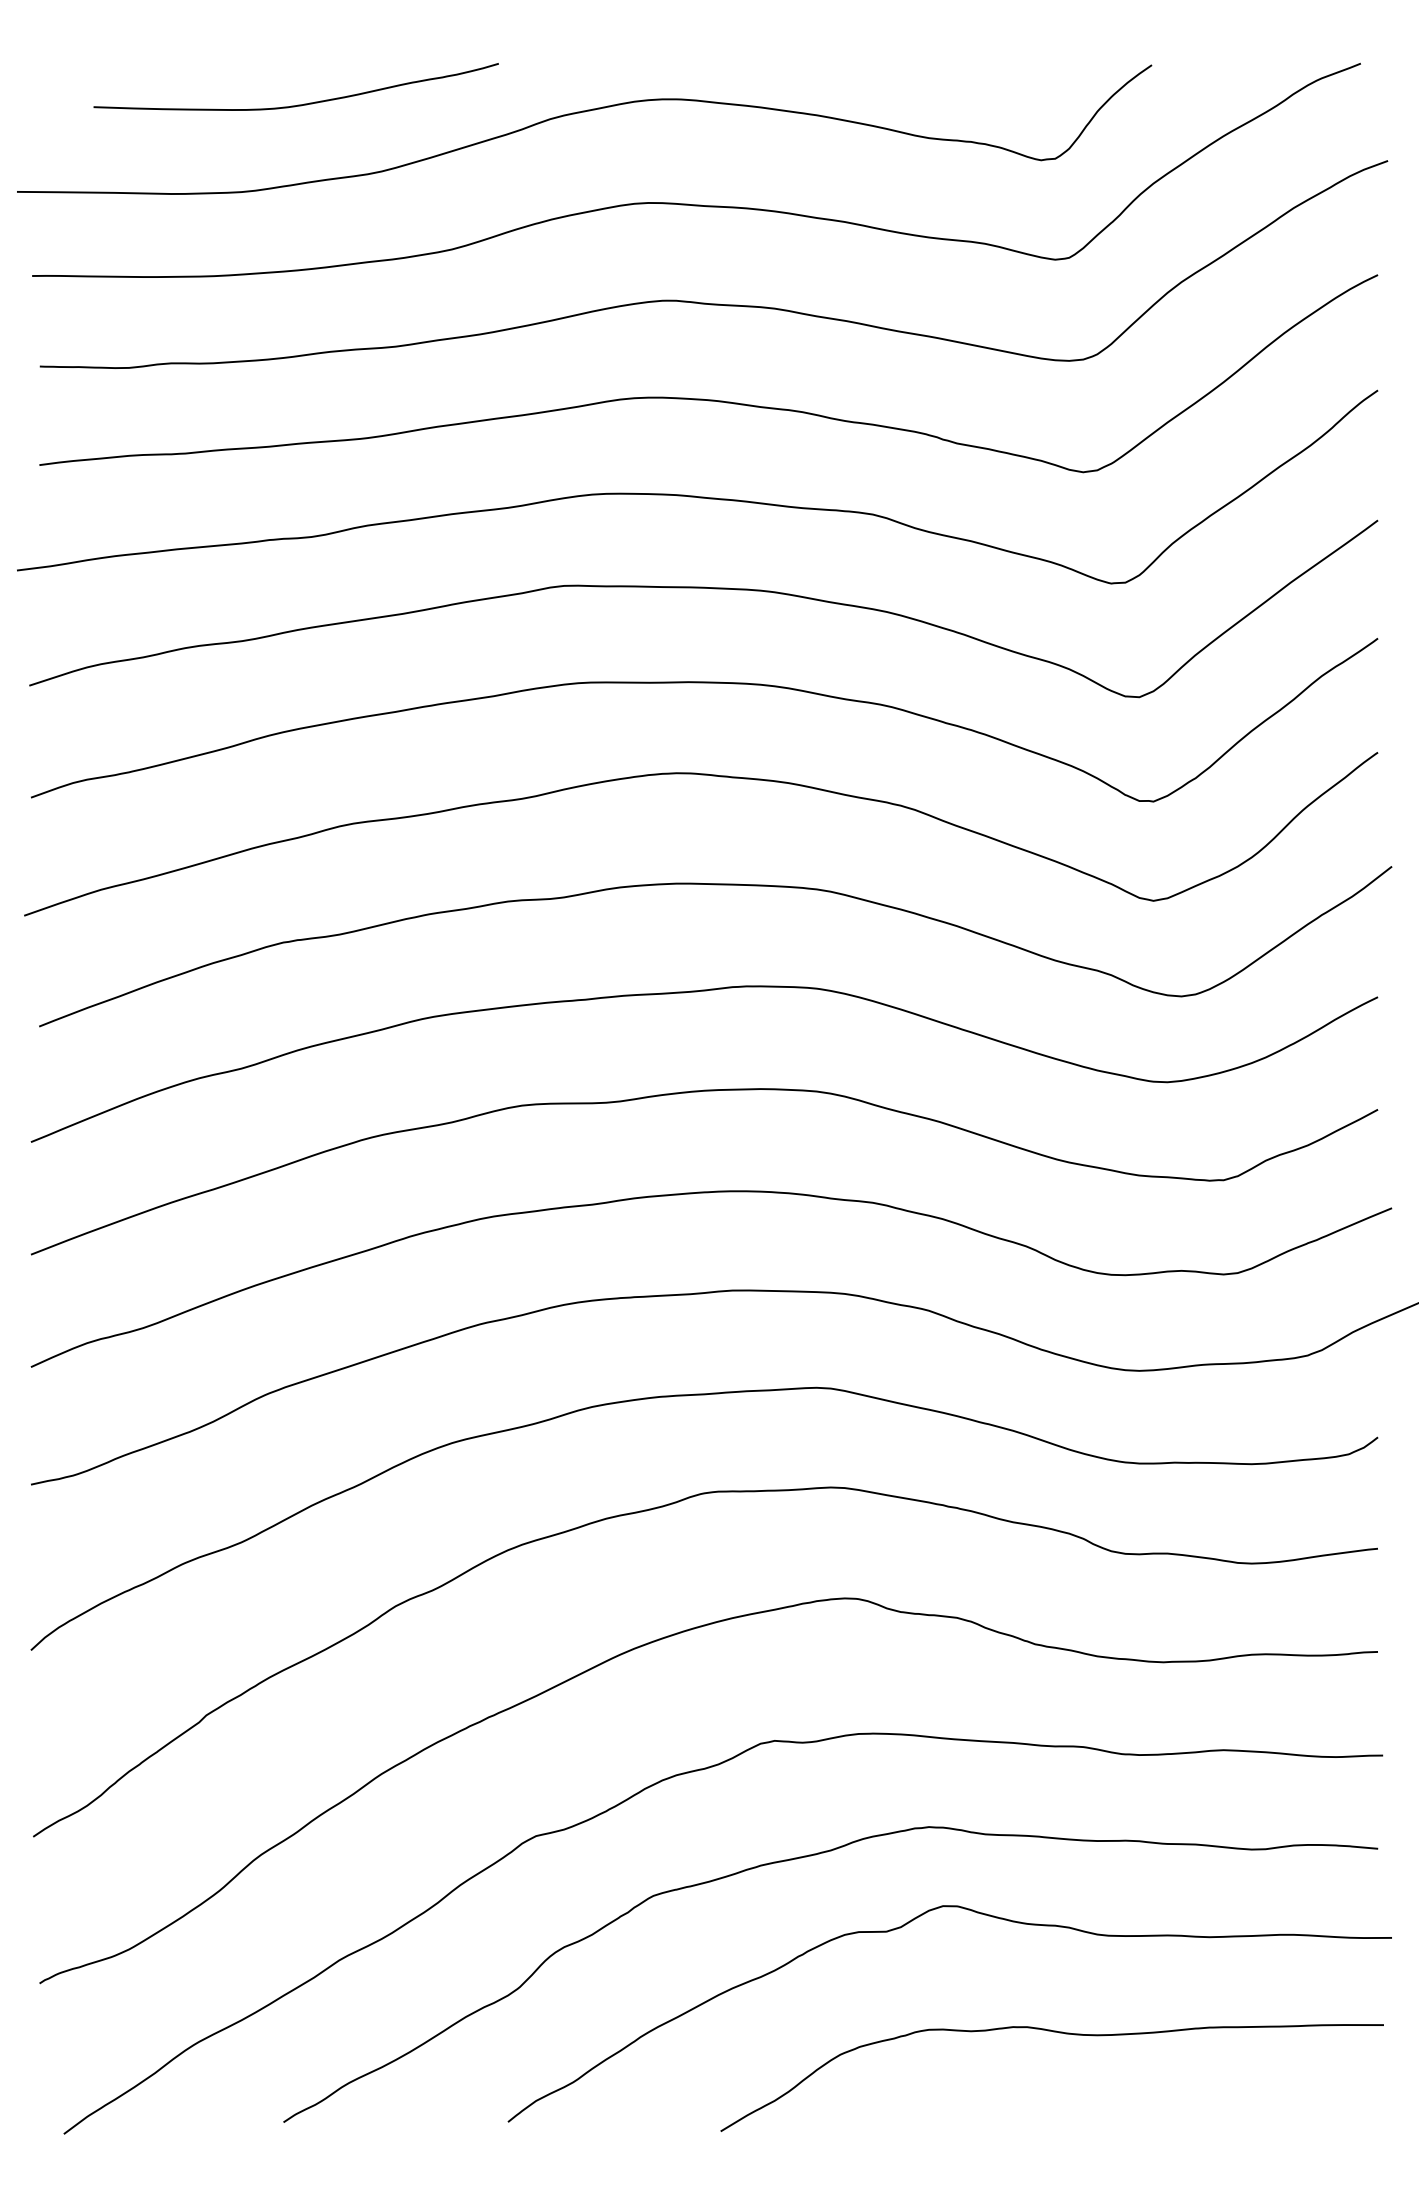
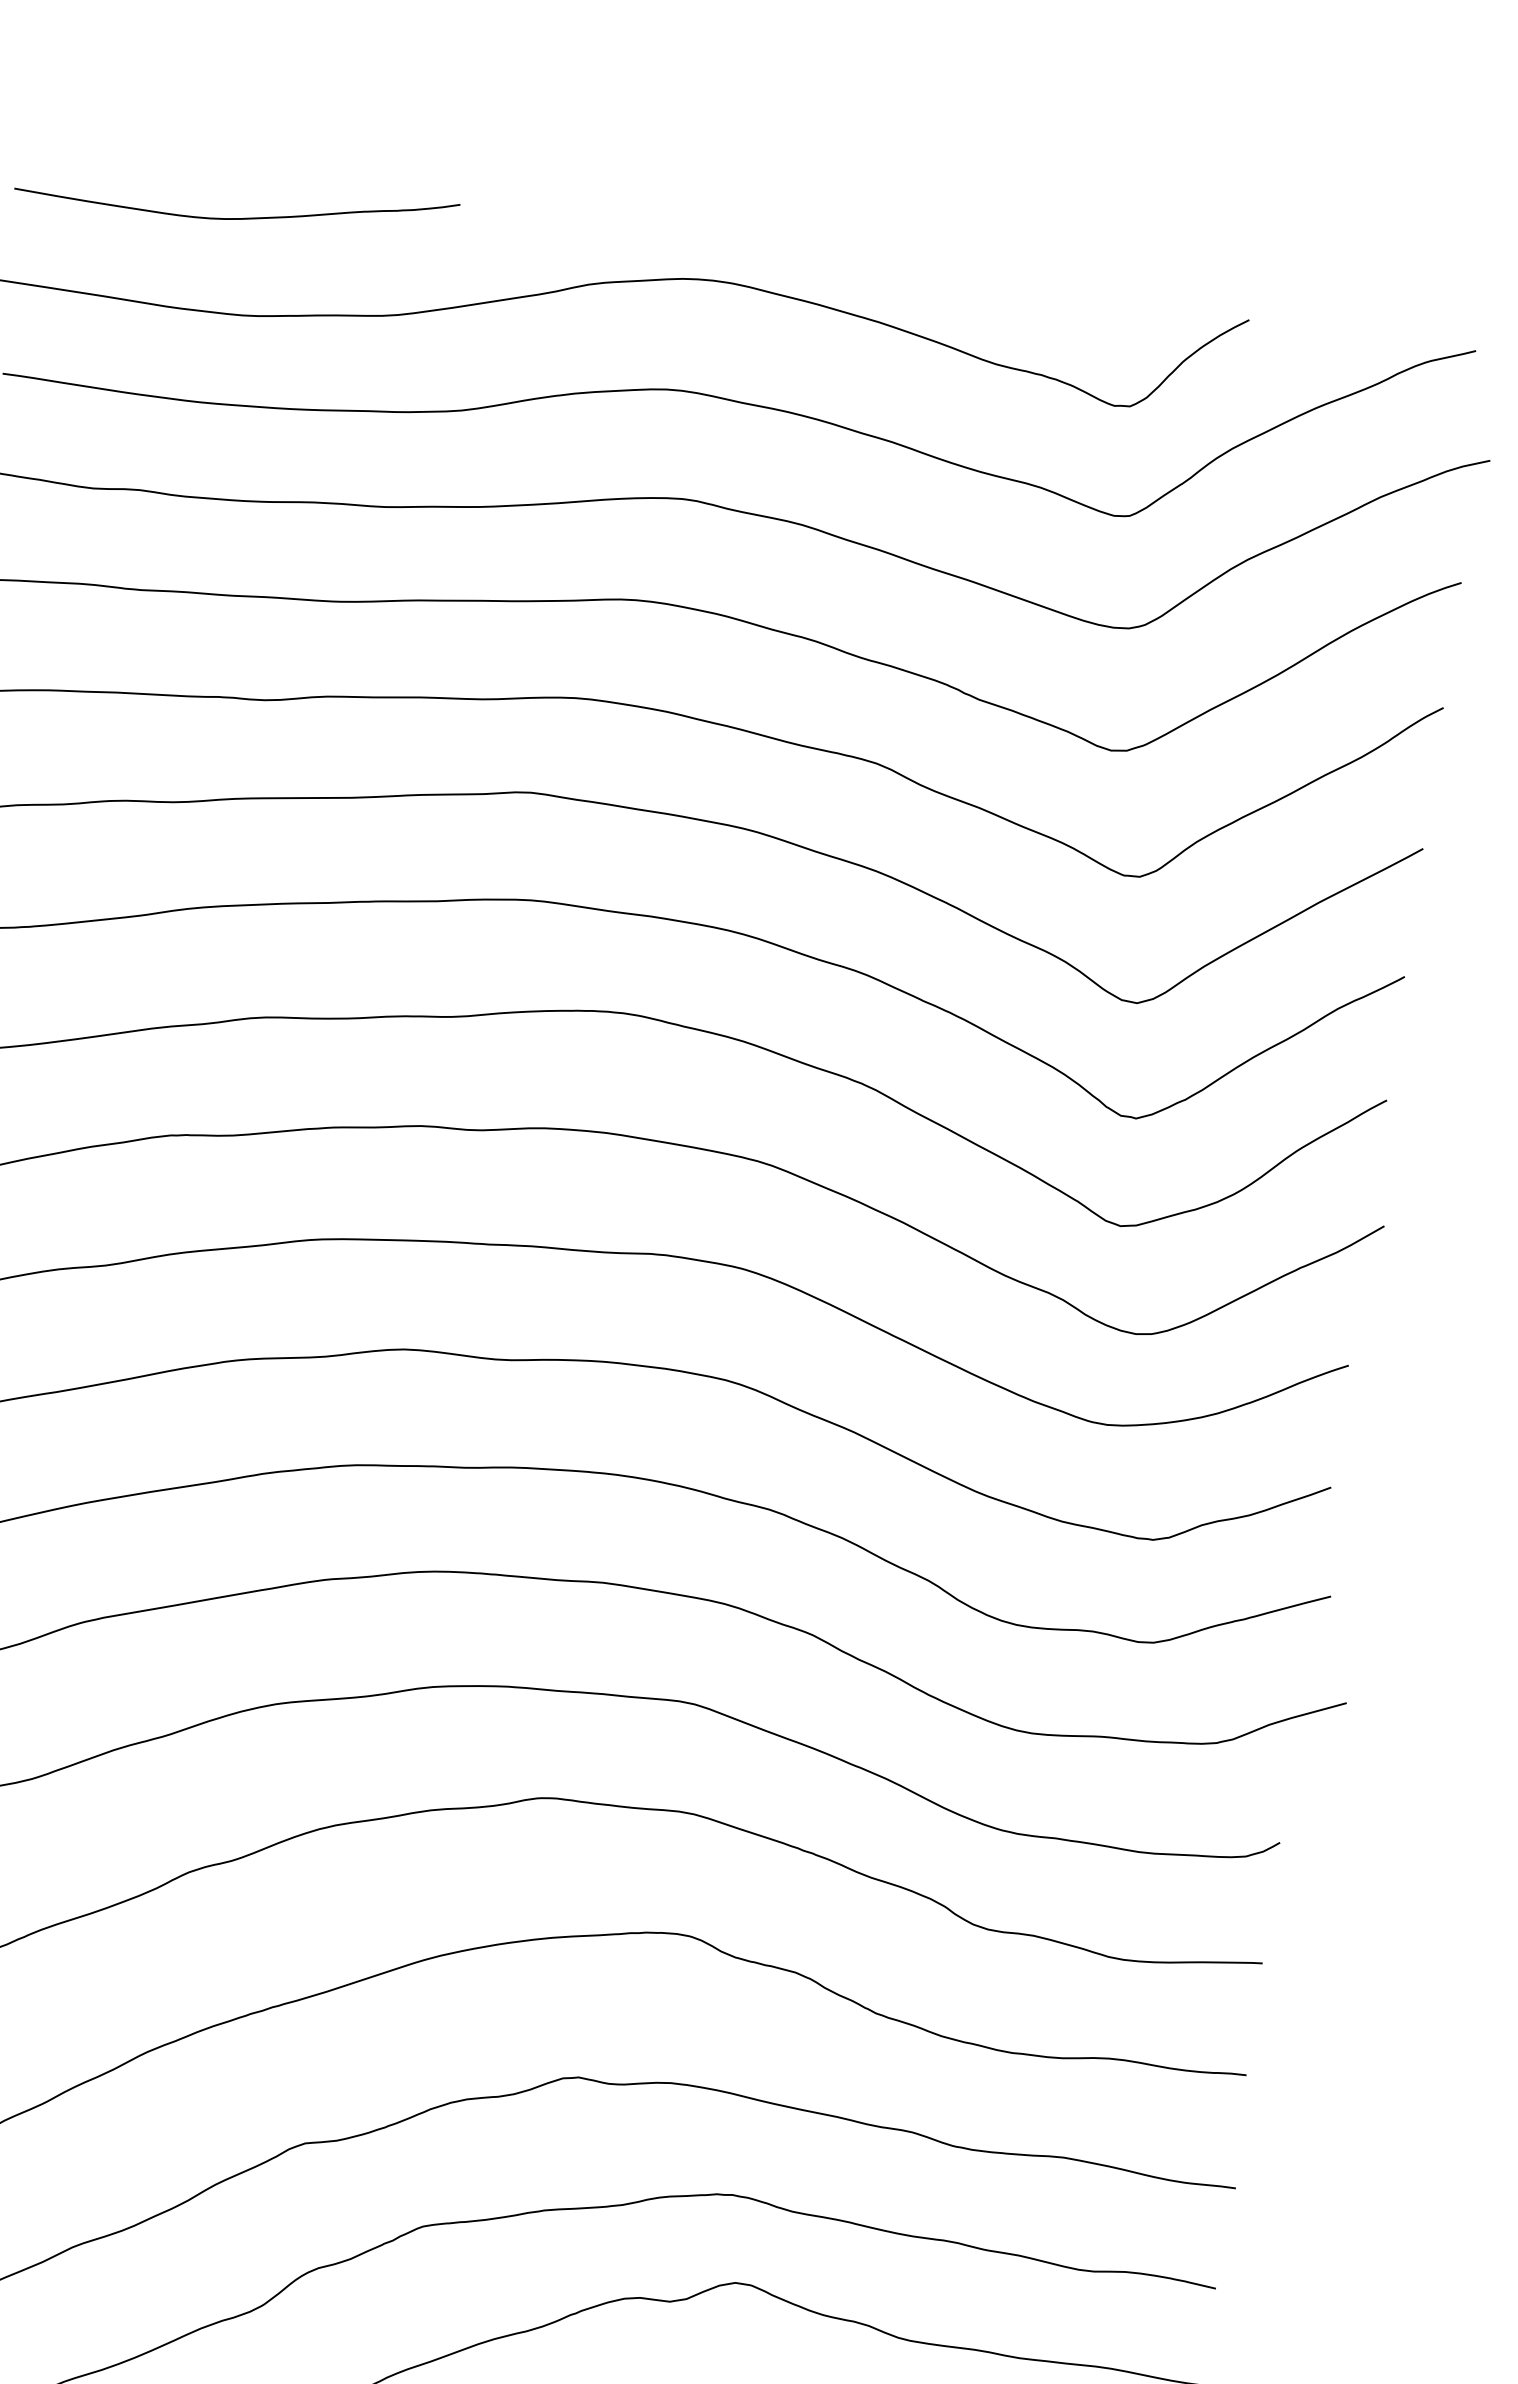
curve: (297, 104) -> (235, 217), moved

